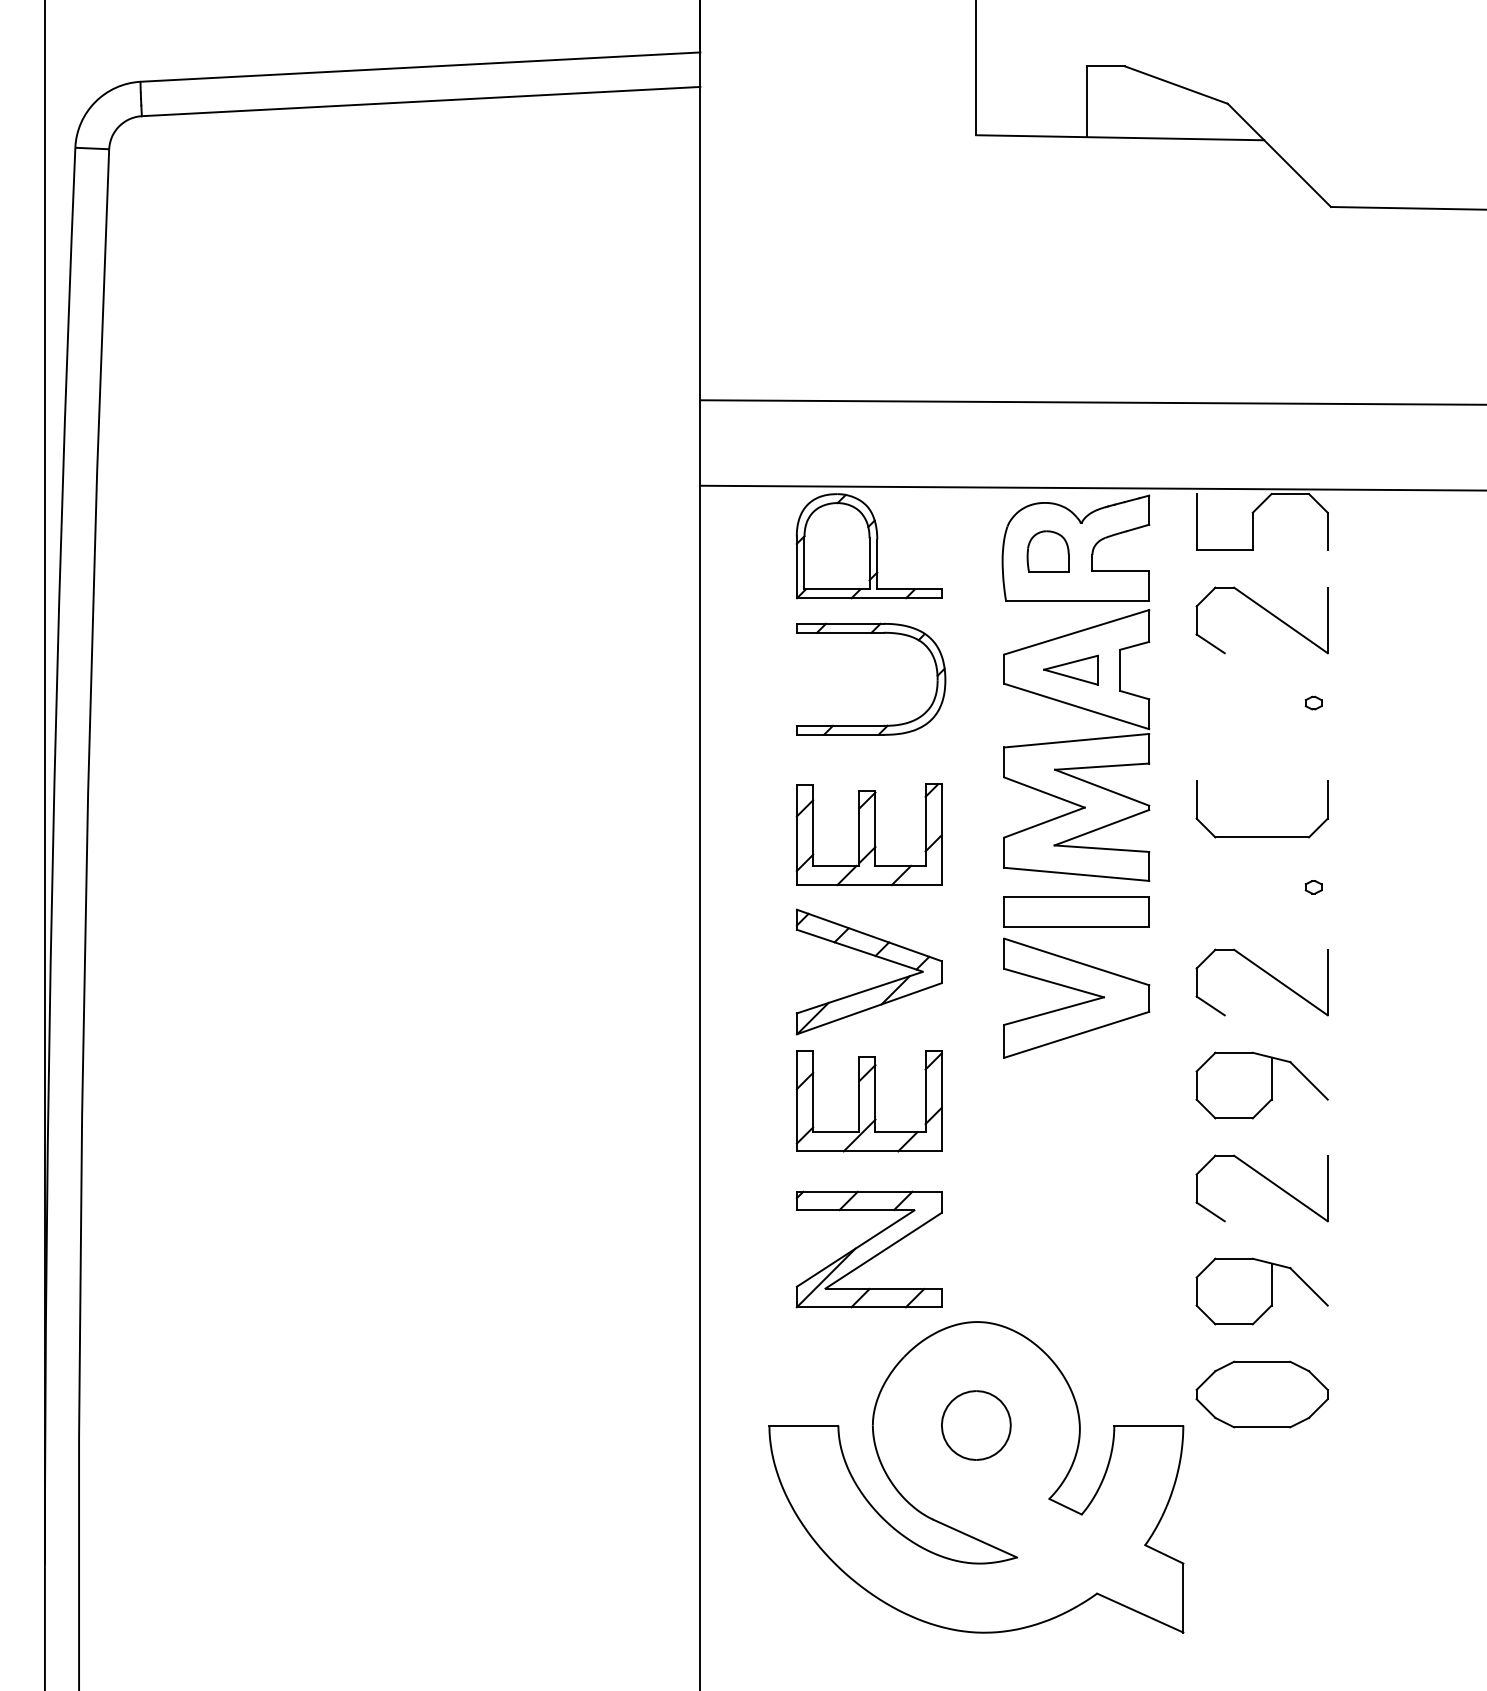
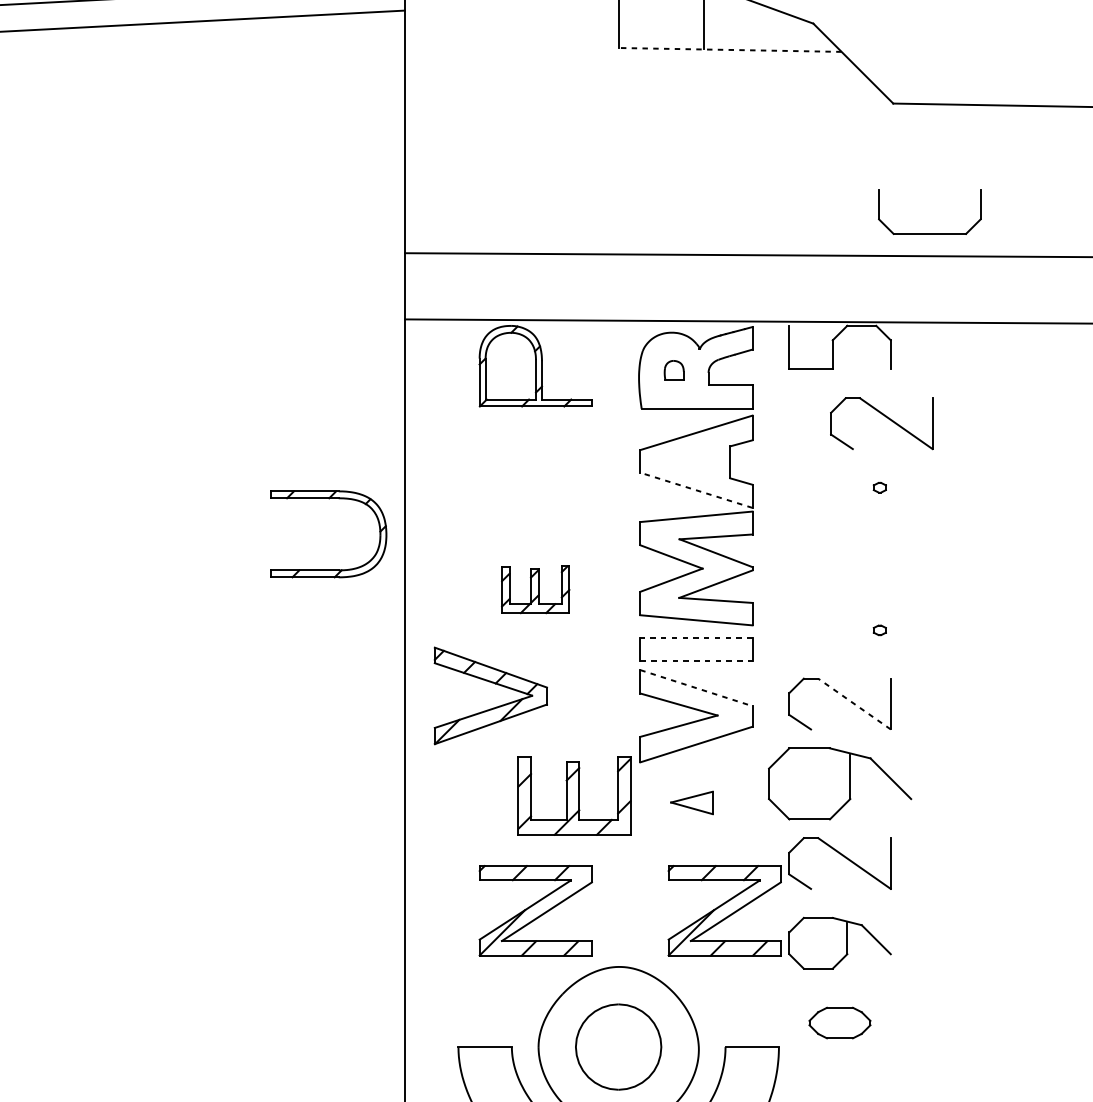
line: (1120, 137) -> (730, 49), solid -> dashed
part: (1047, 551) -> (673, 370), size x0.6
part: (1267, 612) -> (885, 417), moved
part: (871, 633) -> (329, 498), moved
part: (1070, 669) -> (691, 802), moved
line: (1076, 706) -> (696, 490), solid -> dashed
part: (868, 834) -> (535, 589), size x0.6
part: (1261, 836) -> (929, 233), moved
line: (1076, 897) -> (696, 638), solid -> dashed
line: (1077, 927) -> (697, 661), solid -> dashed
part: (875, 957) -> (495, 684), moved
line: (1077, 962) -> (697, 688), solid -> dashed
line: (1280, 982) -> (854, 704), solid -> dashed
part: (1261, 1085) -> (839, 783), size x1.4
part: (868, 1101) -> (573, 796), moved
part: (1112, 1249) -> (724, 910), added
part: (1261, 1394) -> (839, 1023), size x0.6
part: (976, 1425) -> (618, 1047), size x1.6

